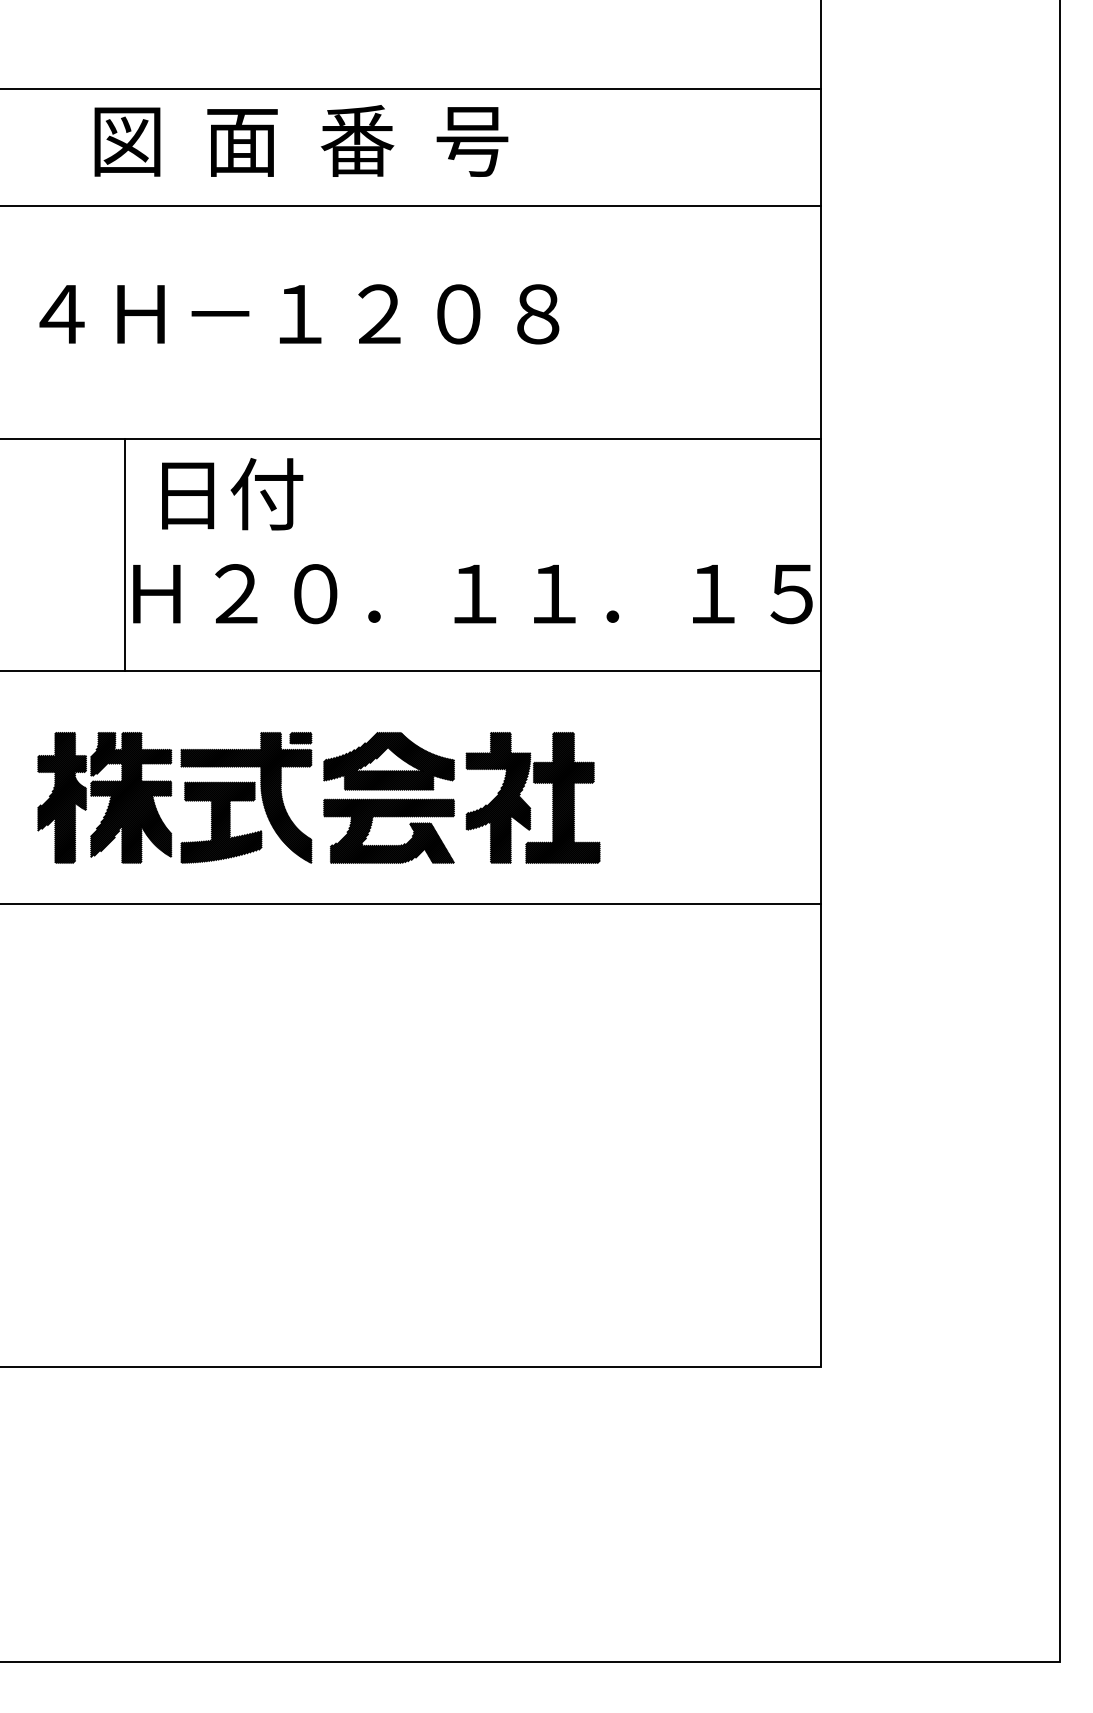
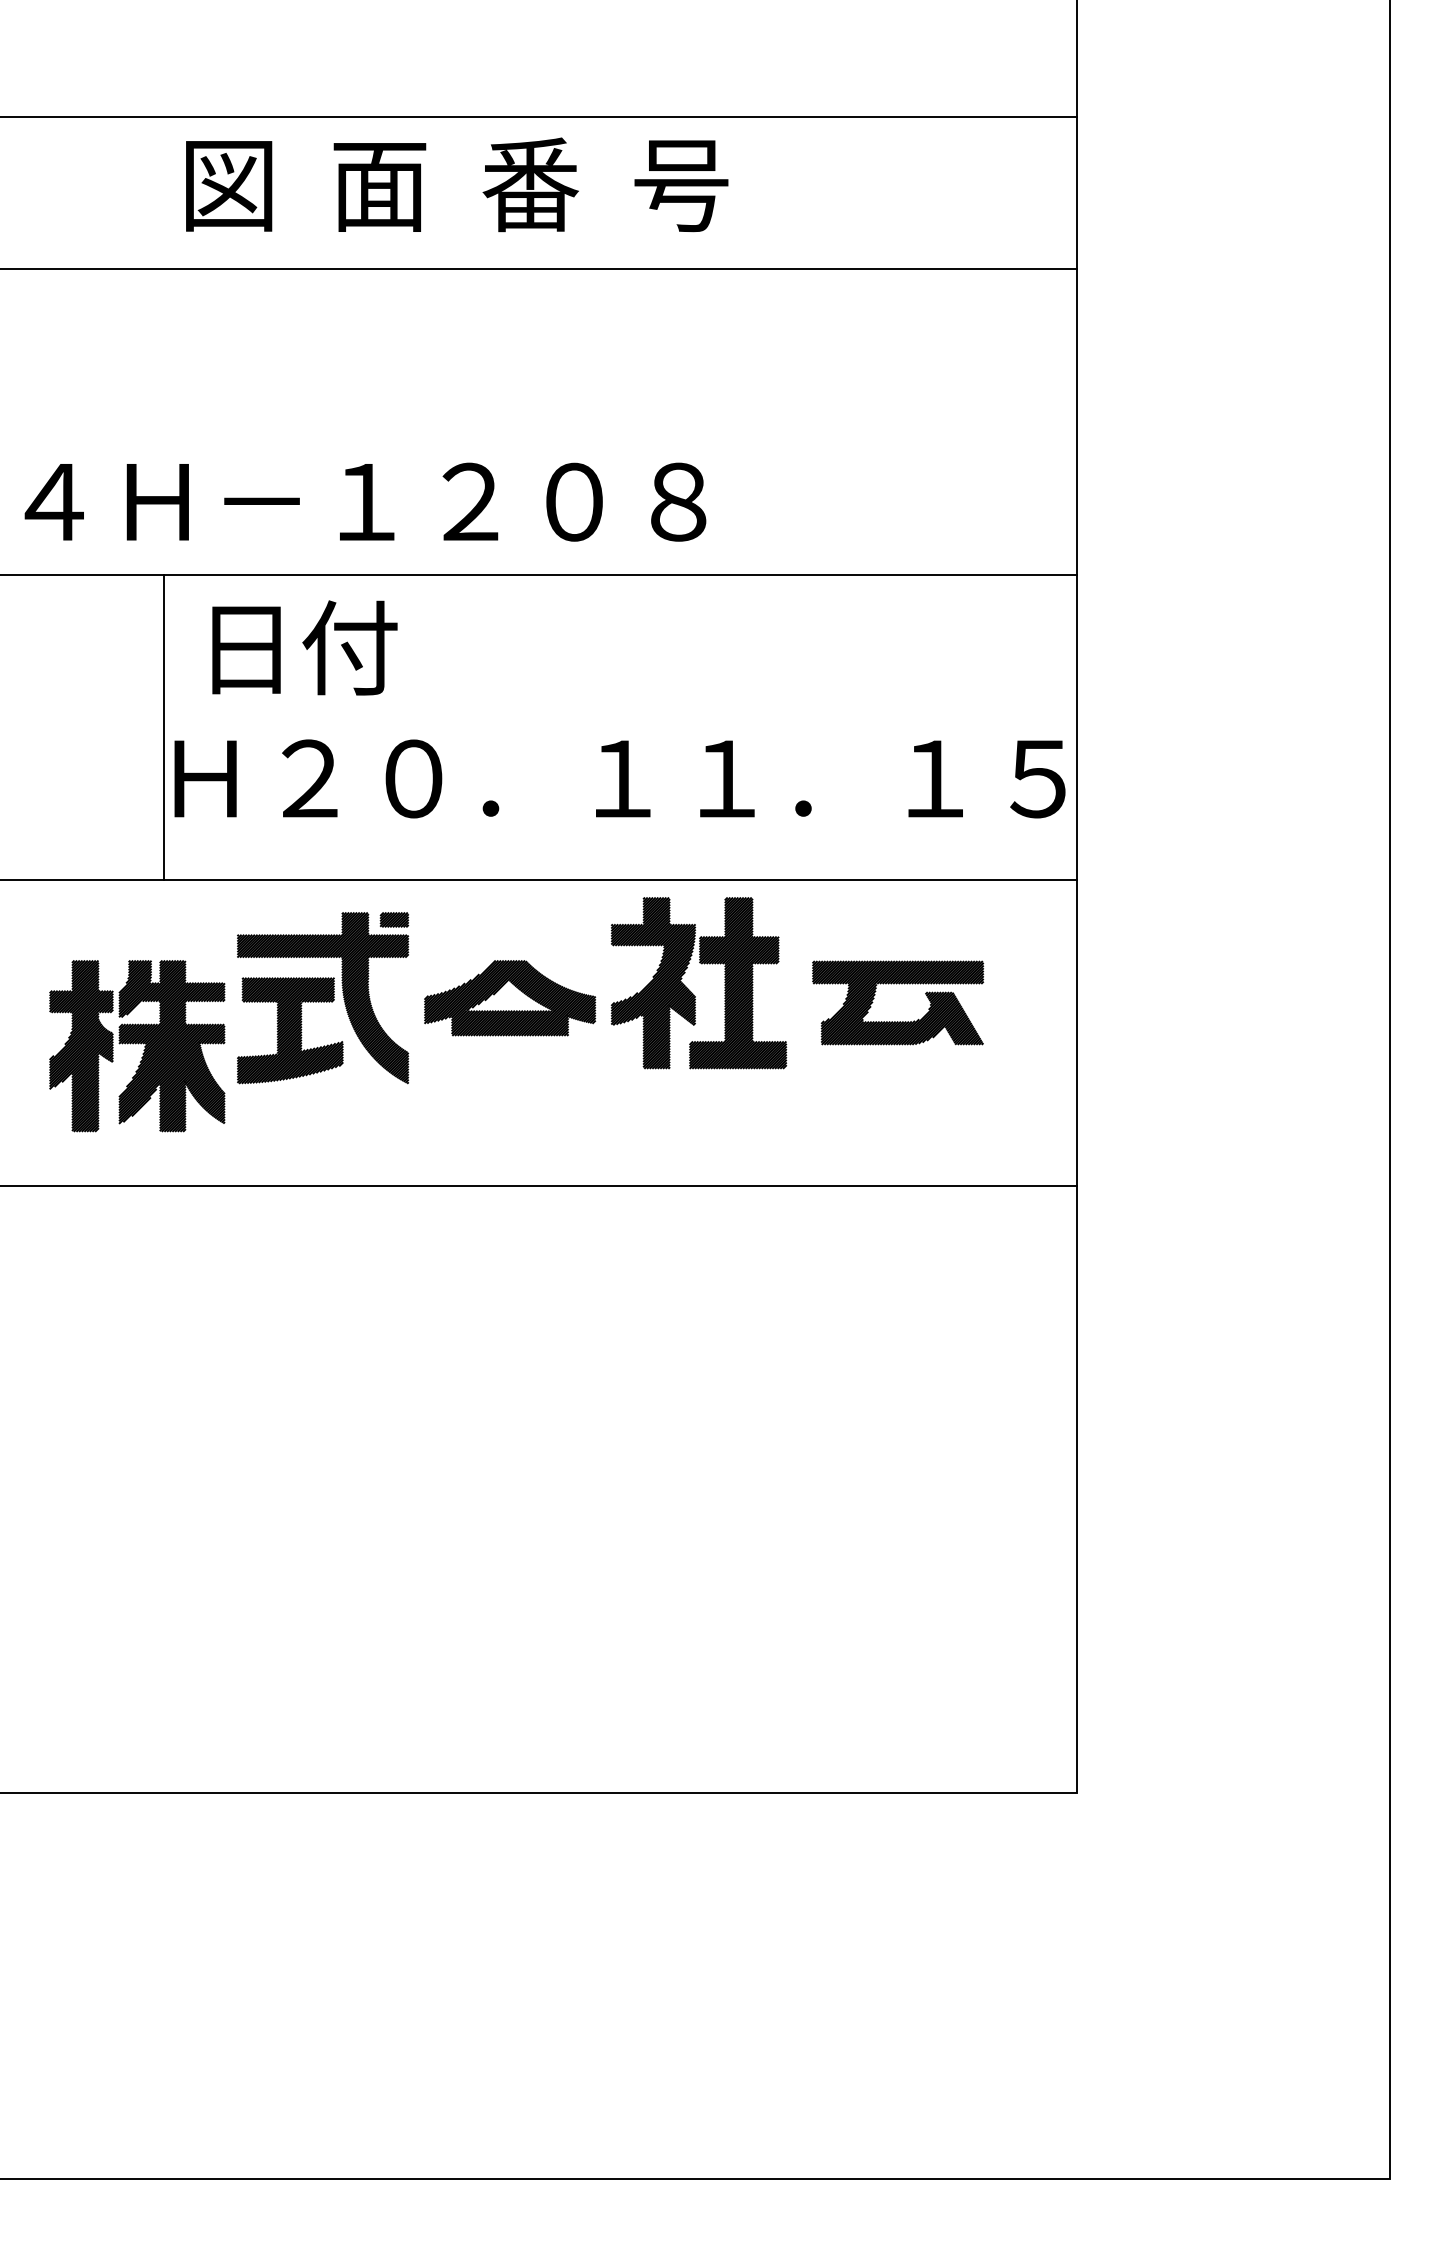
text: (301, 140) -> (457, 184), moved
text: (299, 313) -> (365, 501), moved
part: (246, 798) -> (323, 998), moved
part: (526, 803) -> (690, 990), moved
part: (390, 817) -> (899, 984), moved

